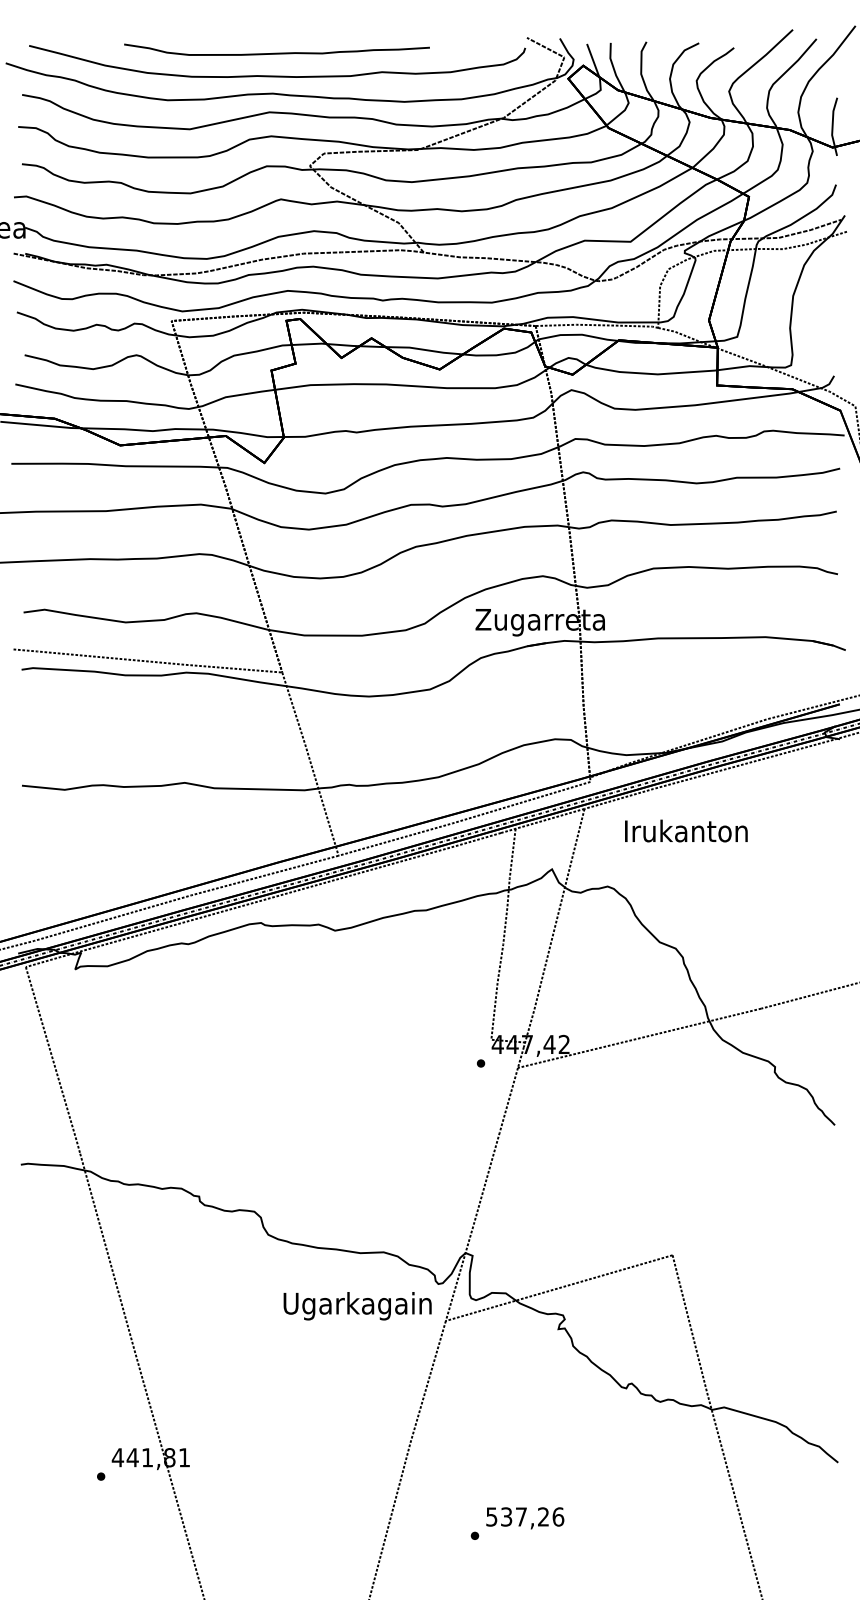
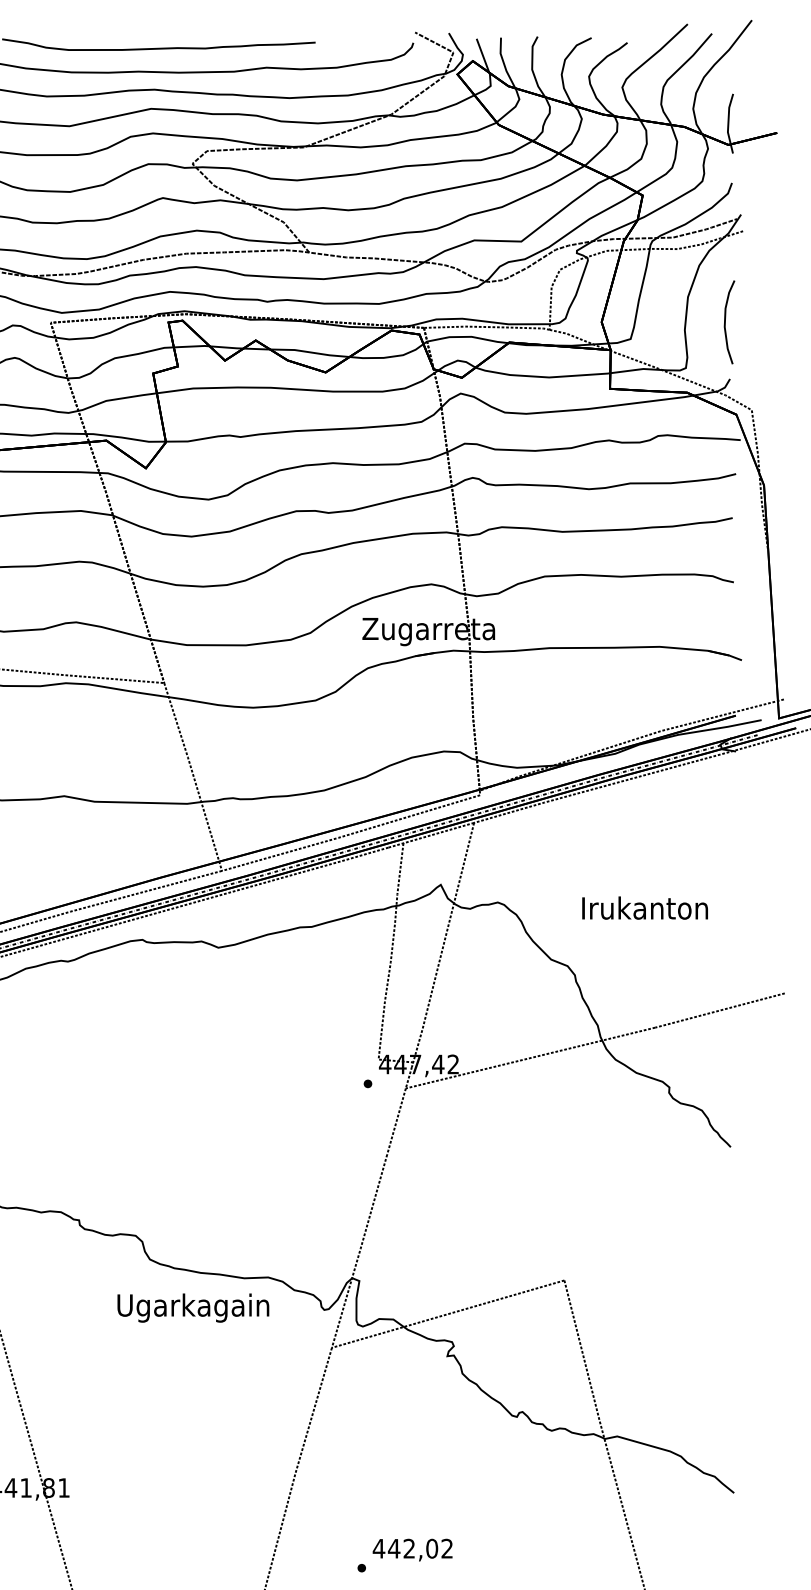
curve: (830, 320) -> (726, 322), added
text: (686, 830) -> (645, 907), moved
text: (357, 1306) -> (193, 1308), moved
text: (524, 1516) -> (412, 1548), 537,26 -> 442,02

